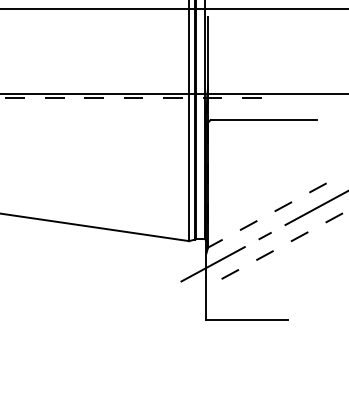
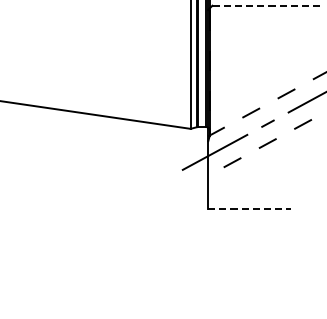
line: (264, 120) -> (267, 6), solid -> dashed
line: (247, 320) -> (250, 209), solid -> dashed

